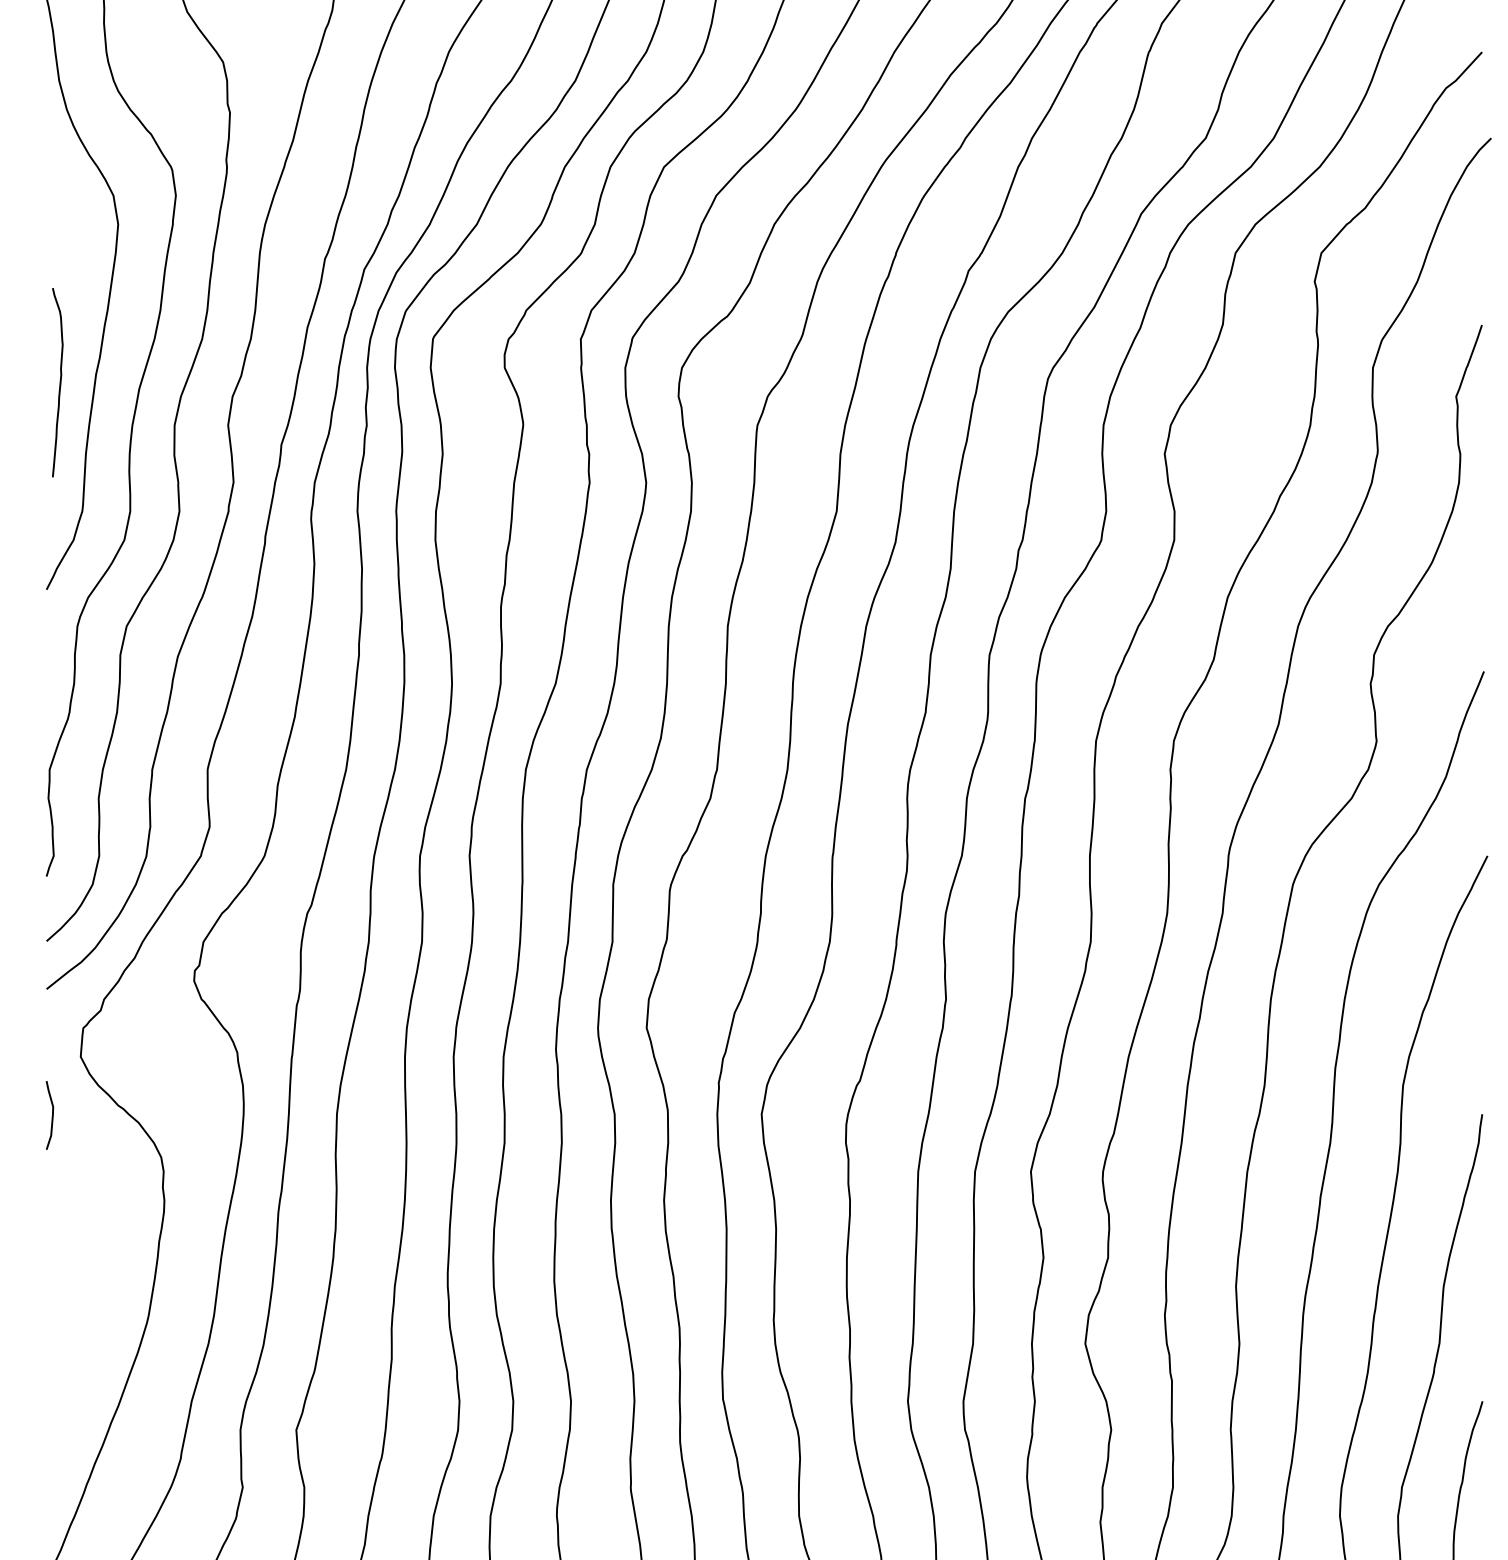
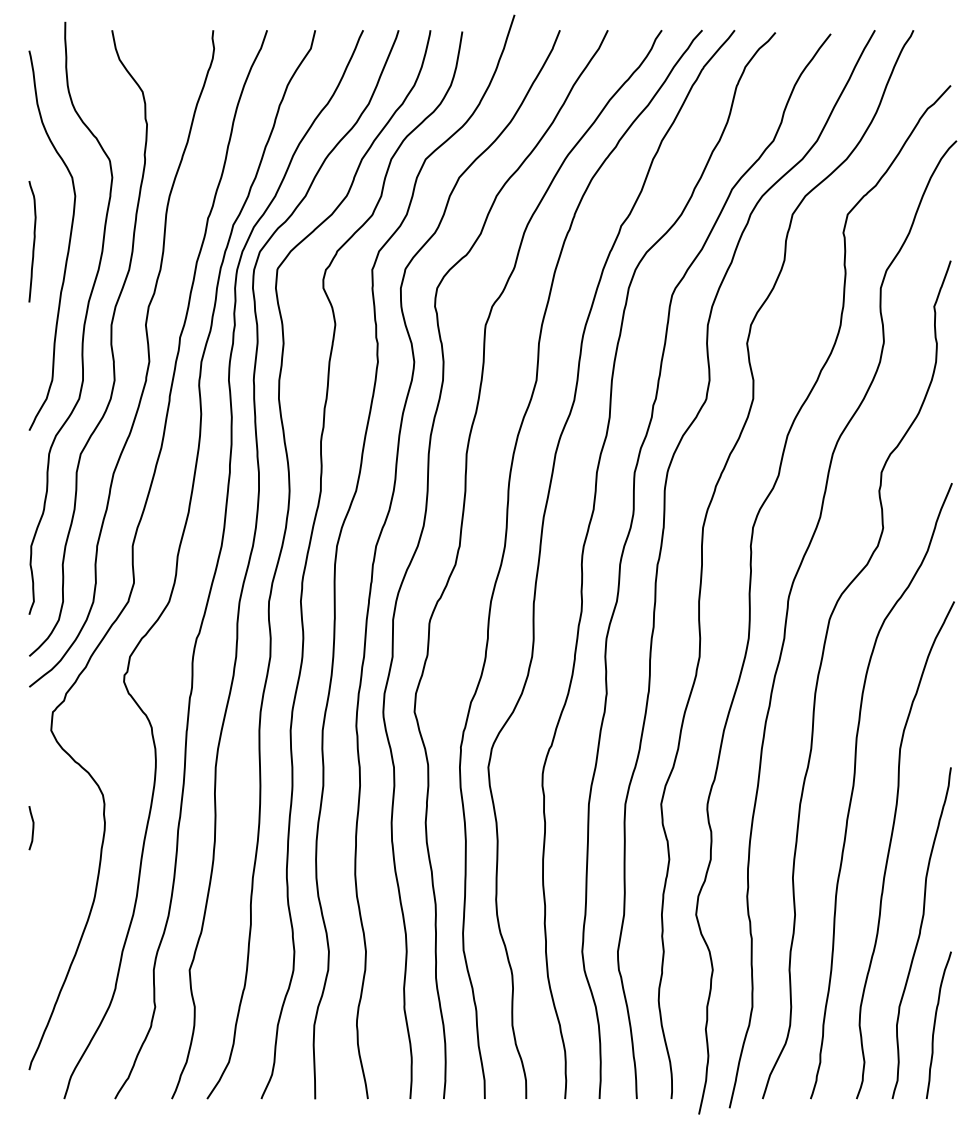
curve: (59, 382) -> (33, 241), moved
curve: (51, 1116) -> (32, 828), moved

